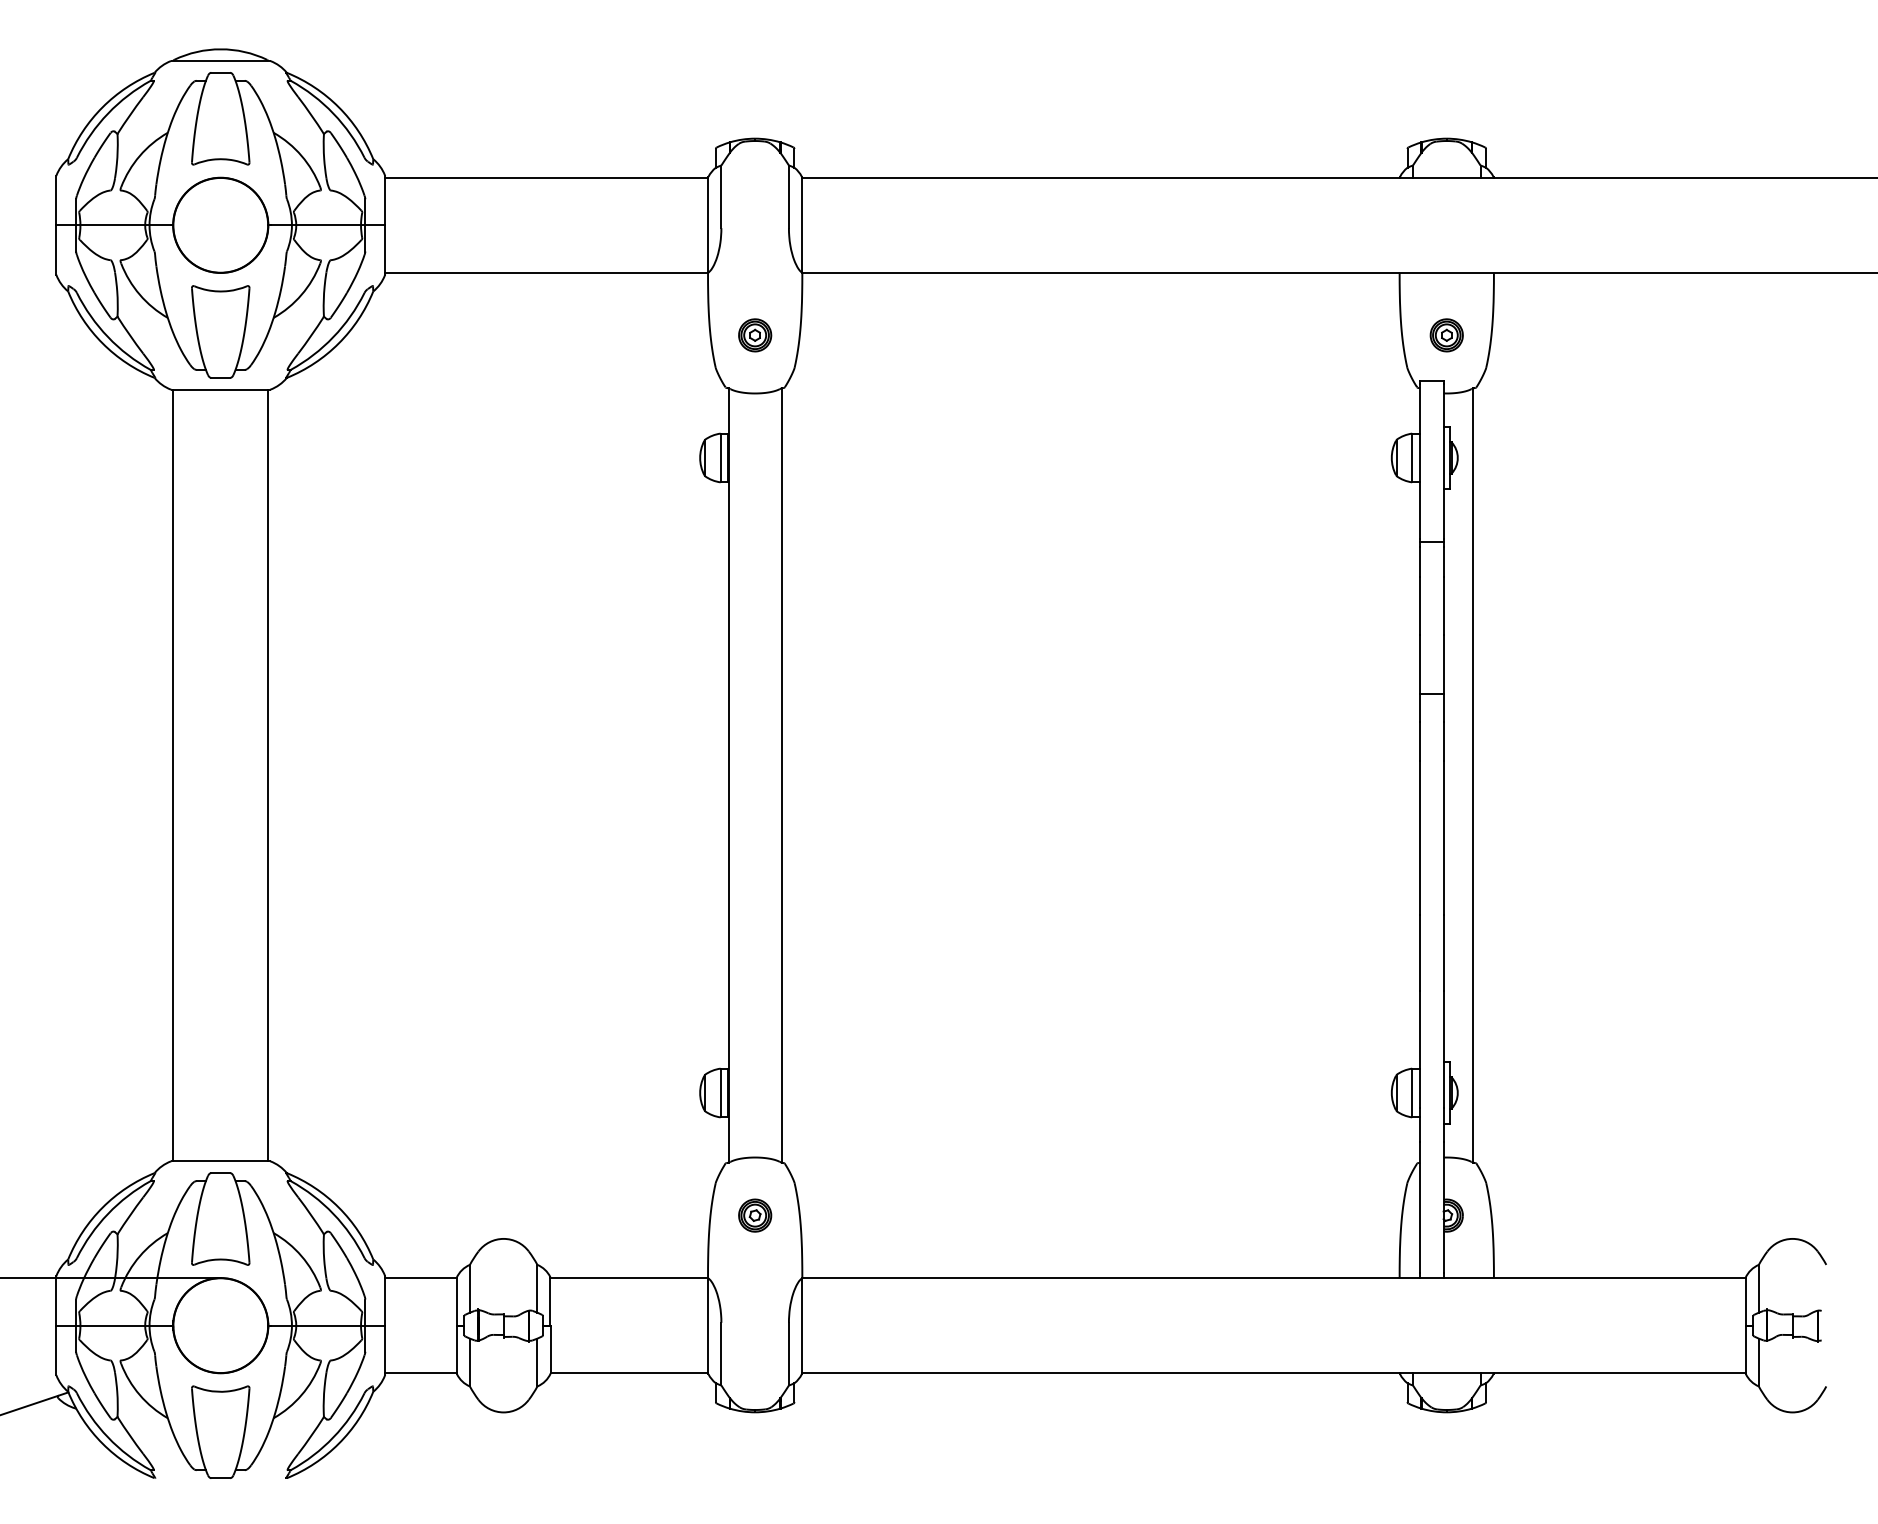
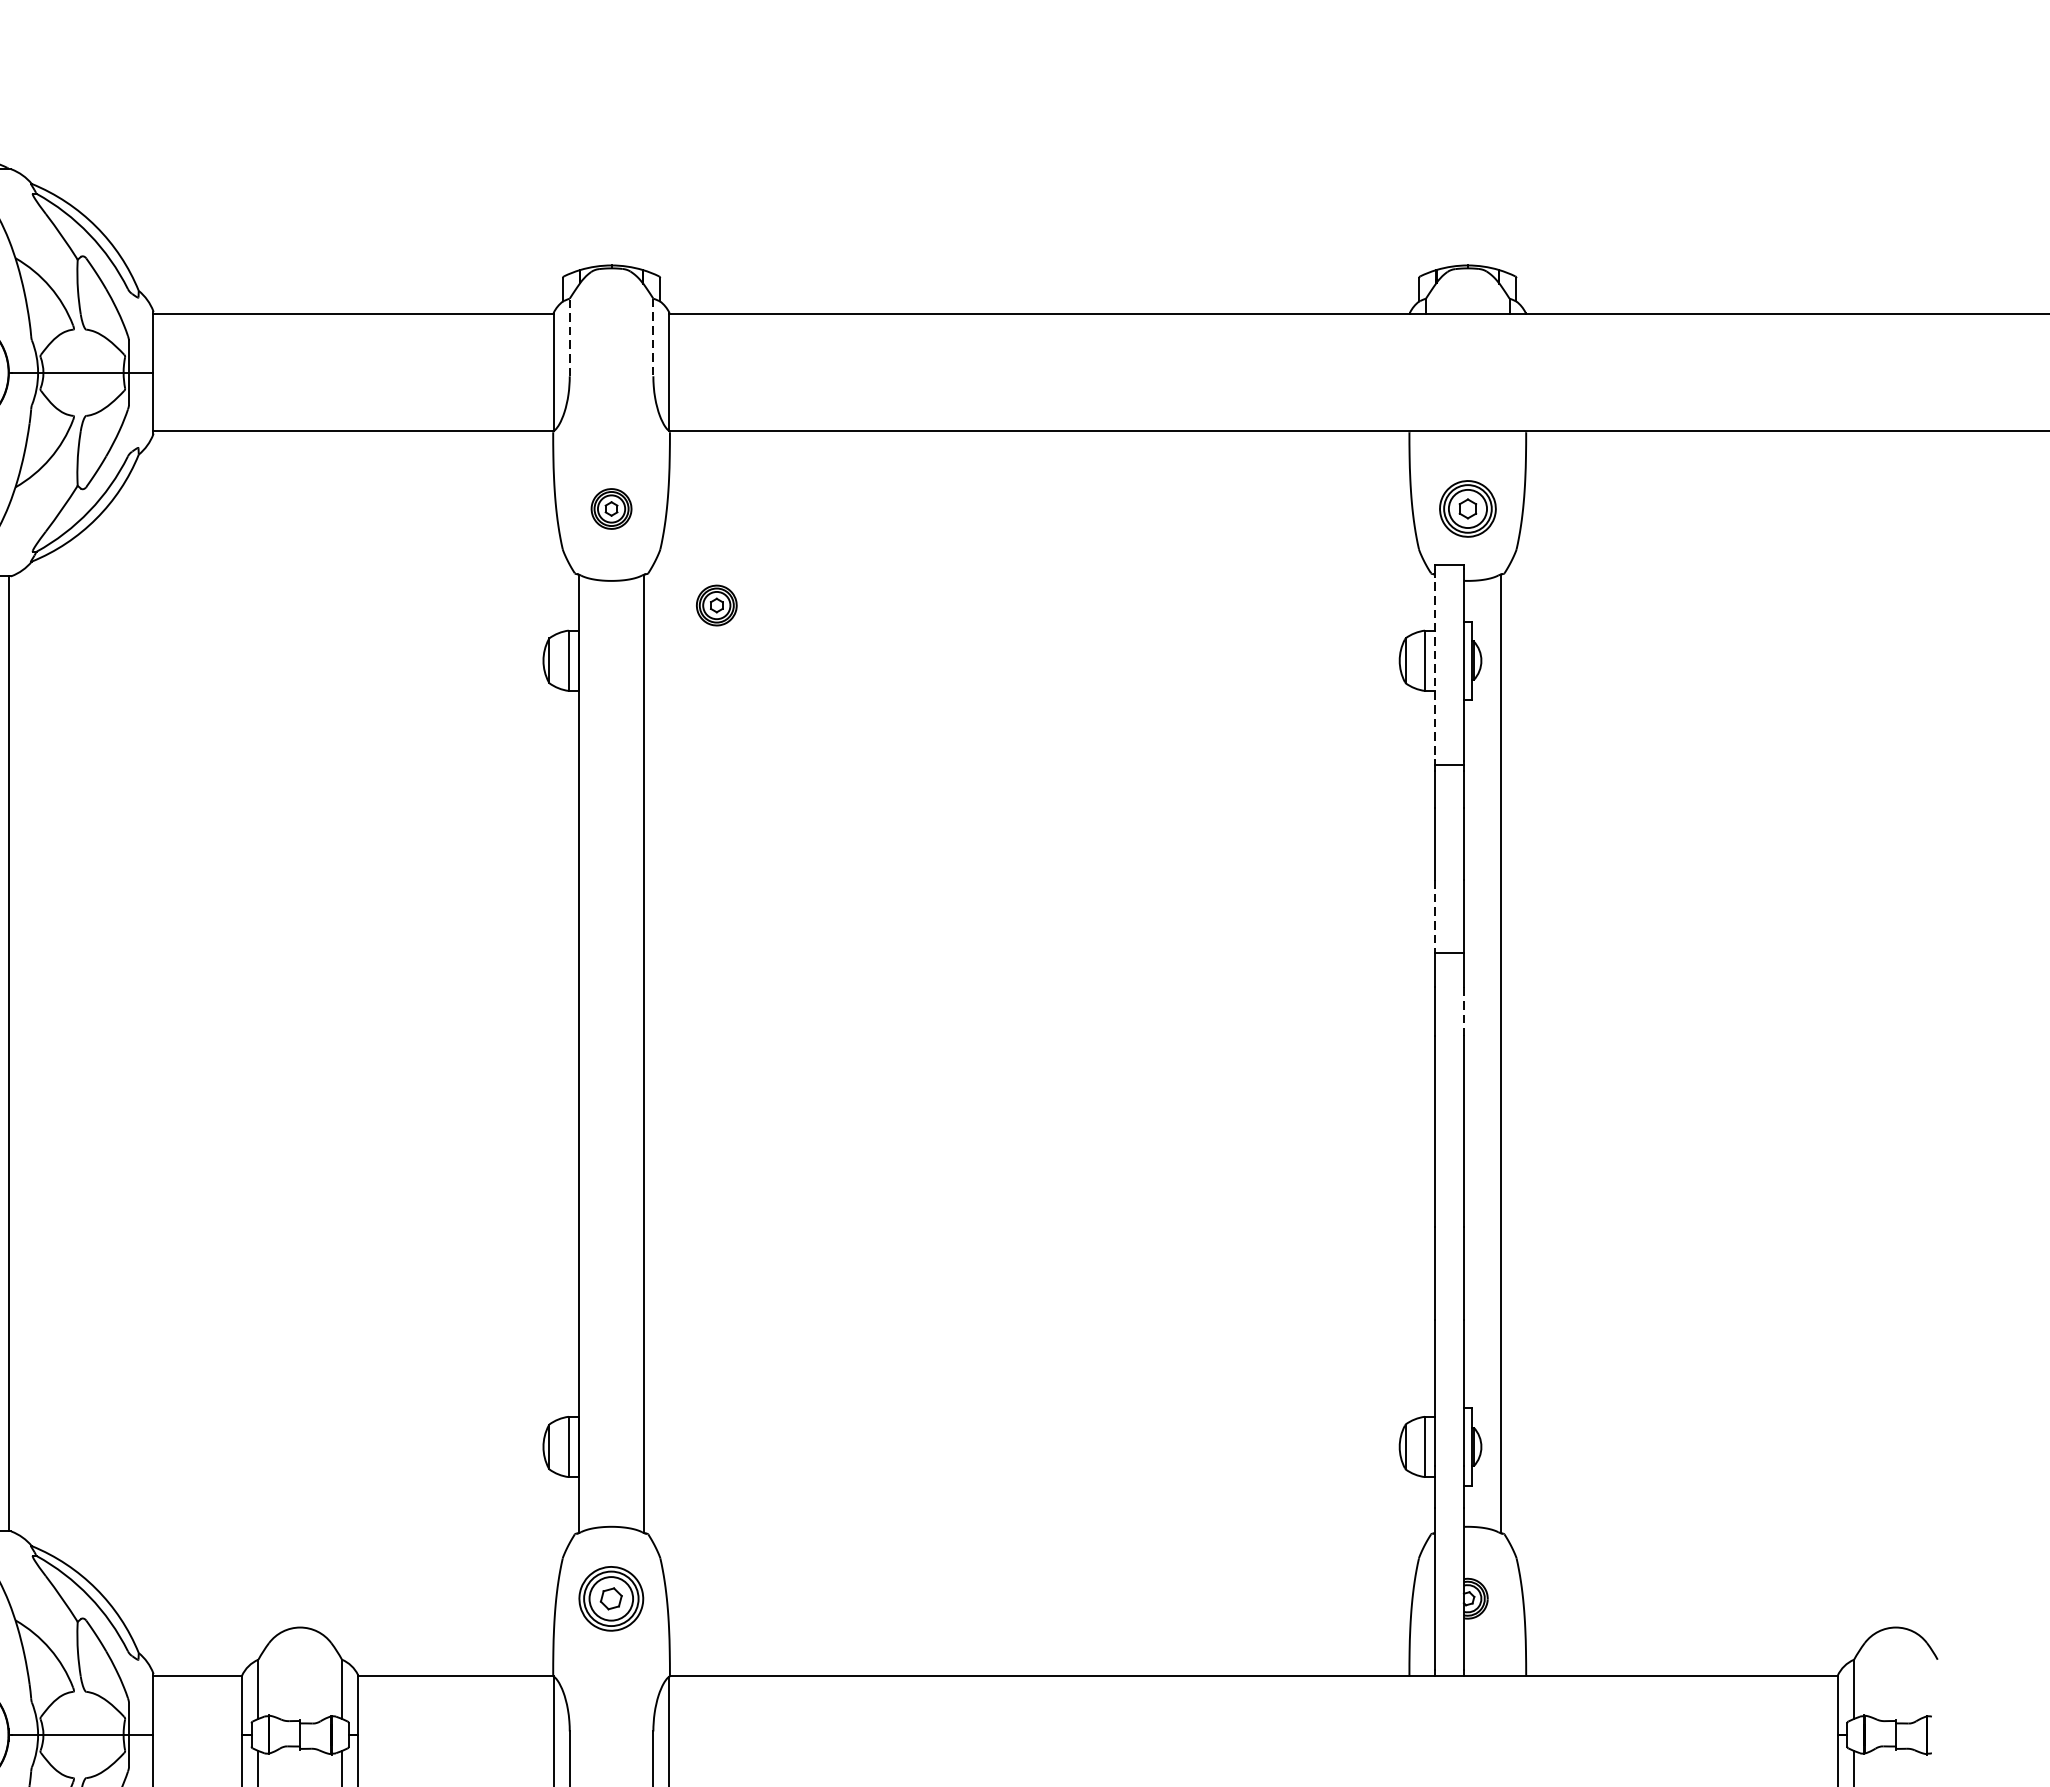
line: (721, 196) -> (569, 337), solid -> dashed
line: (788, 197) -> (652, 338), solid -> dashed
part: (1446, 335) -> (1467, 509), size x1.4
part: (840, 413) -> (717, 605), added
line: (1420, 461) -> (1435, 665), solid -> dashed
line: (1420, 665) -> (1435, 917), solid -> dashed
line: (1443, 741) -> (1463, 1011), solid -> dashed
part: (755, 1215) -> (611, 1598), size x1.6

